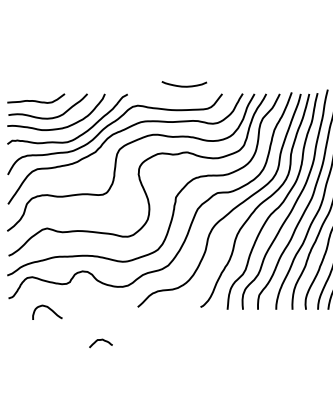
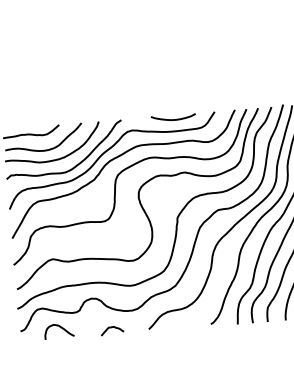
curve: (184, 85) -> (173, 118), moved
curve: (49, 309) -> (60, 328), moved
curve: (100, 340) -> (111, 327), moved

